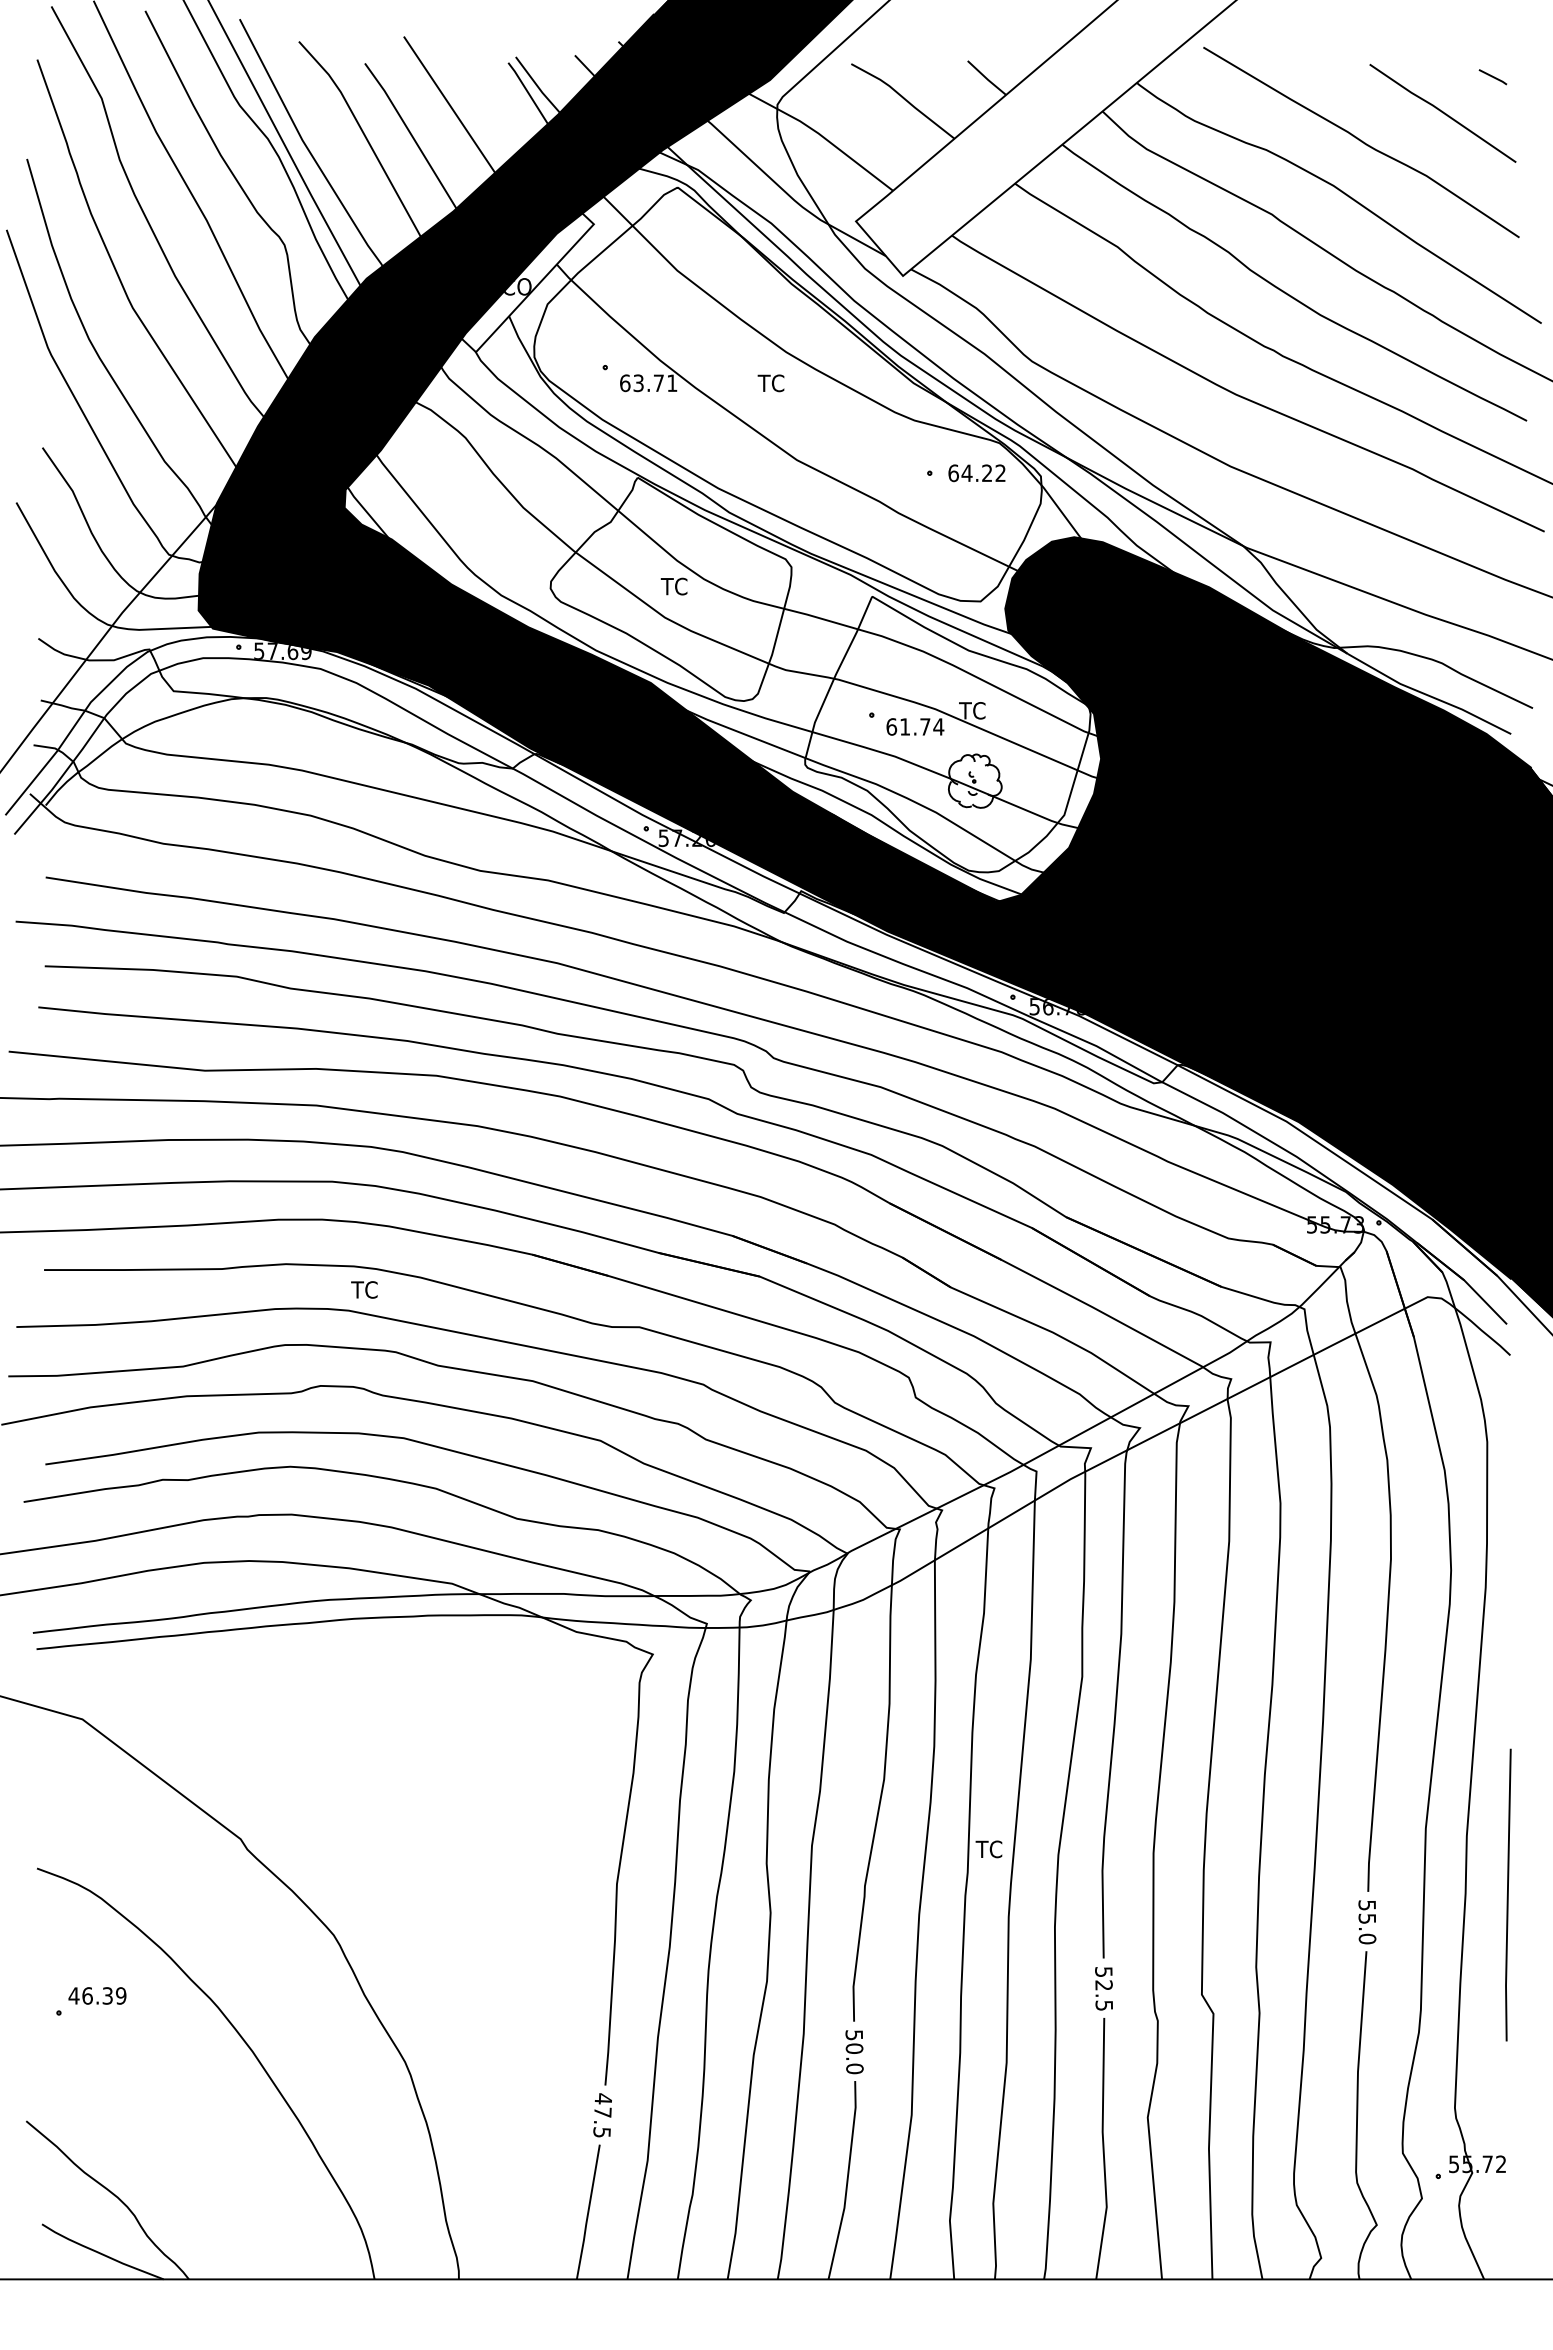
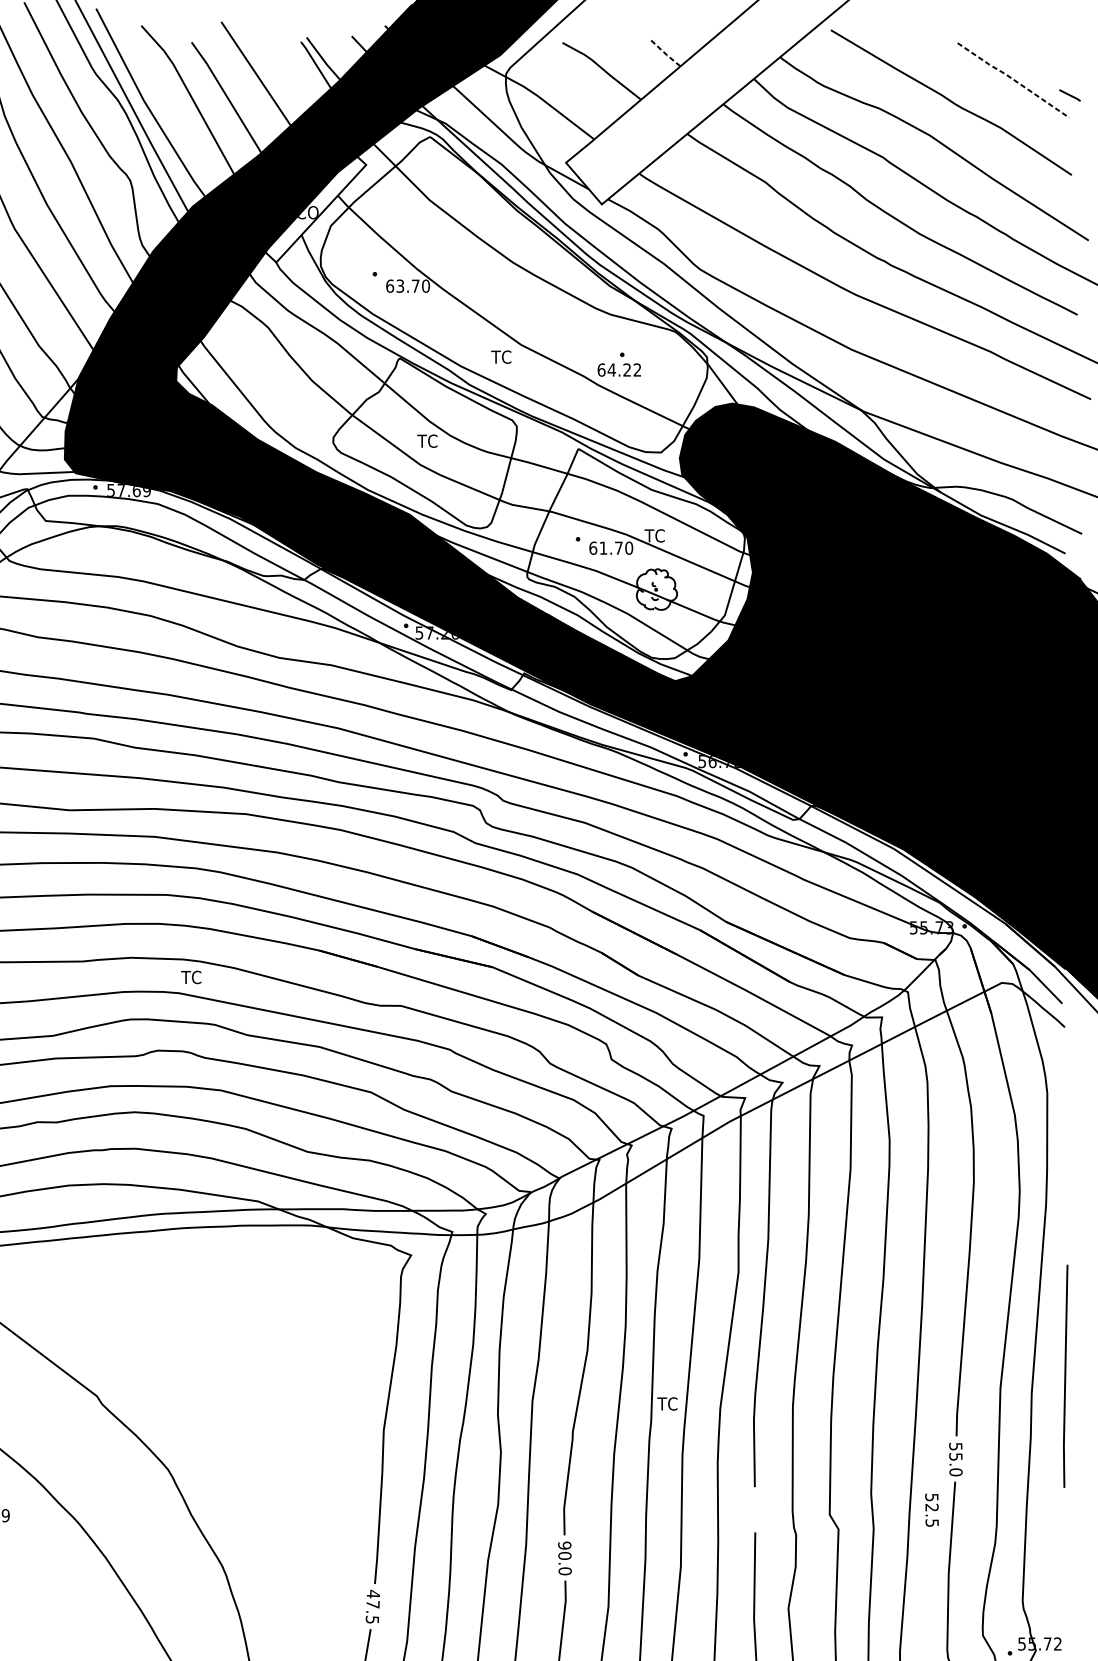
line: (1492, 77) -> (1069, 95), moved
line: (987, 79) -> (666, 54), solid -> dashed
line: (1442, 112) -> (1013, 79), solid -> dashed
text: (672, 383) -> (426, 286), 63.71 -> 63.70
text: (770, 383) -> (500, 357), moved
text: (976, 473) -> (619, 370), moved
text: (938, 726) -> (628, 547), 61.74 -> 61.70
line: (1508, 1894) -> (1065, 1375), moved
text: (1103, 1988) -> (931, 1510), moved
text: (854, 2034) -> (564, 1545), 50.0 -> 90.0

